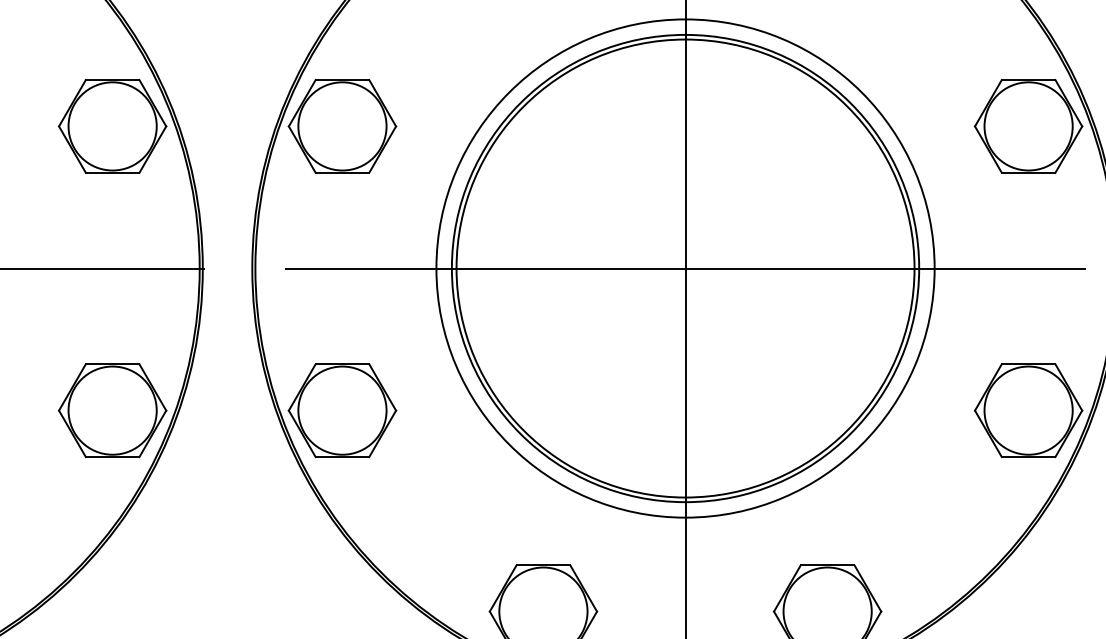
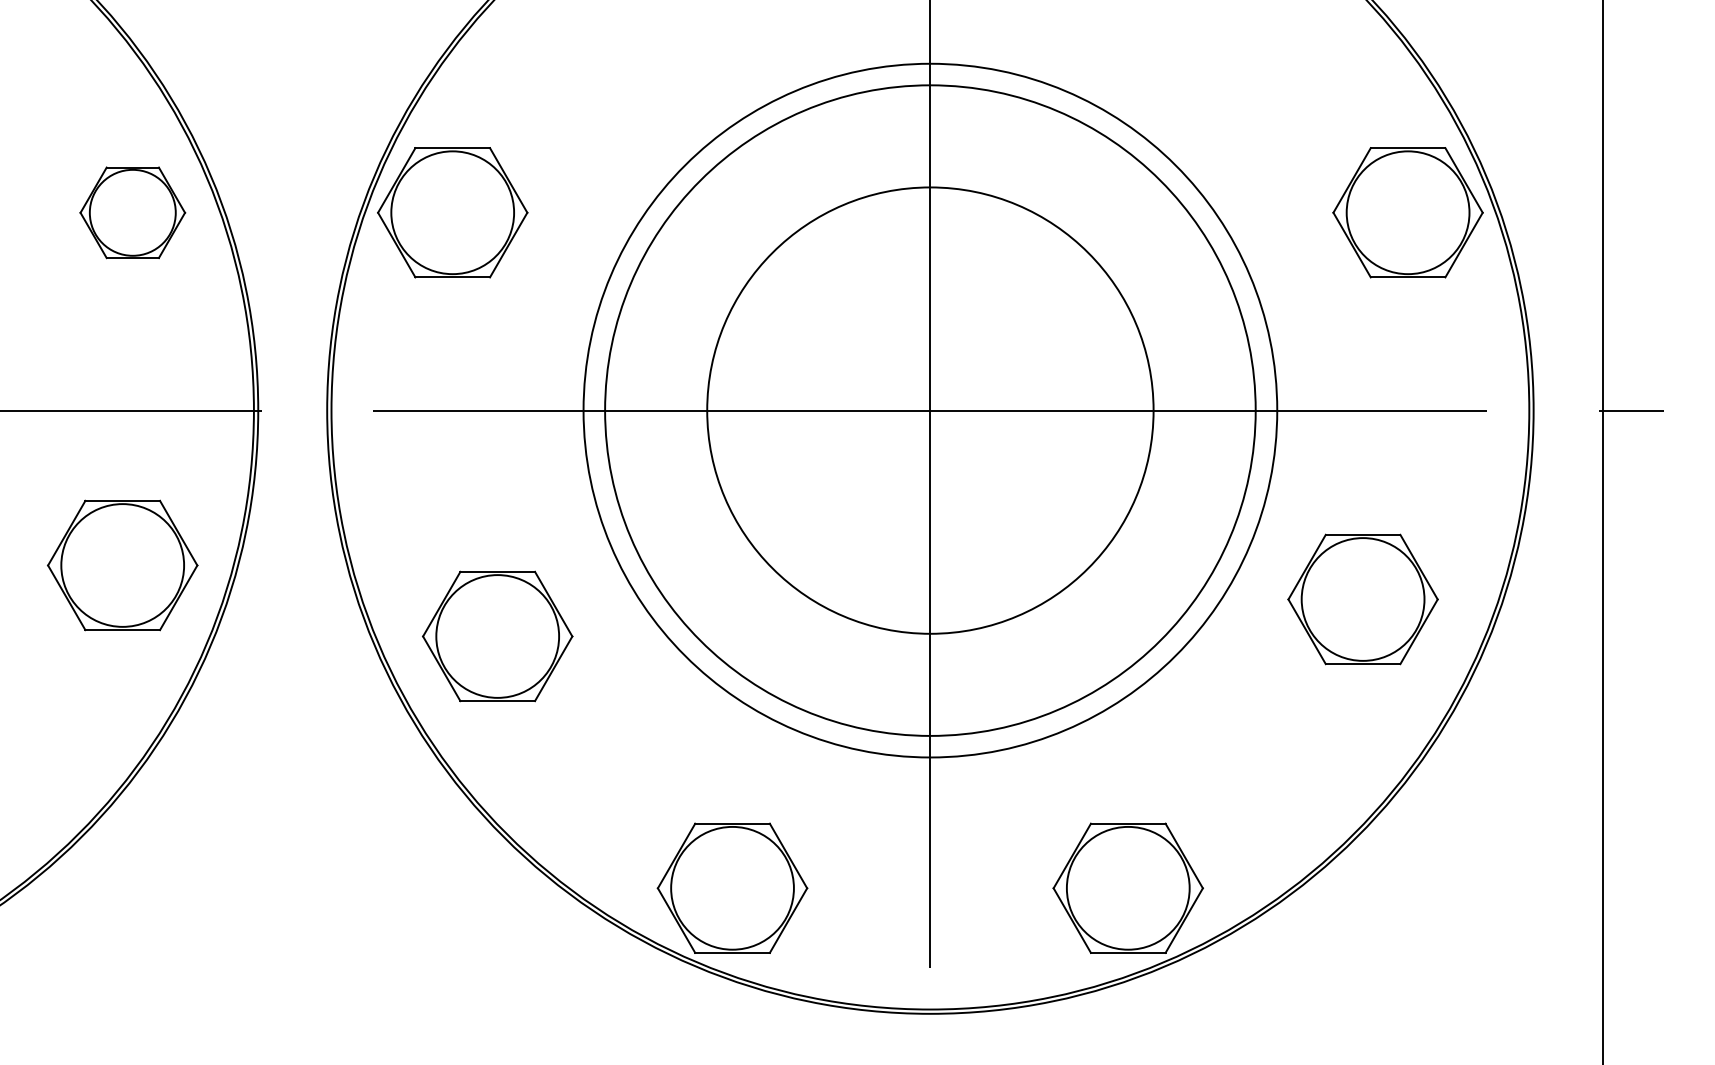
part: (112, 126) -> (132, 212), size x0.7
circle: (685, 268) -> (930, 410), size x0.7
part: (112, 410) -> (122, 565), moved
part: (342, 410) -> (497, 636), moved
part: (1028, 410) -> (1362, 599), moved

